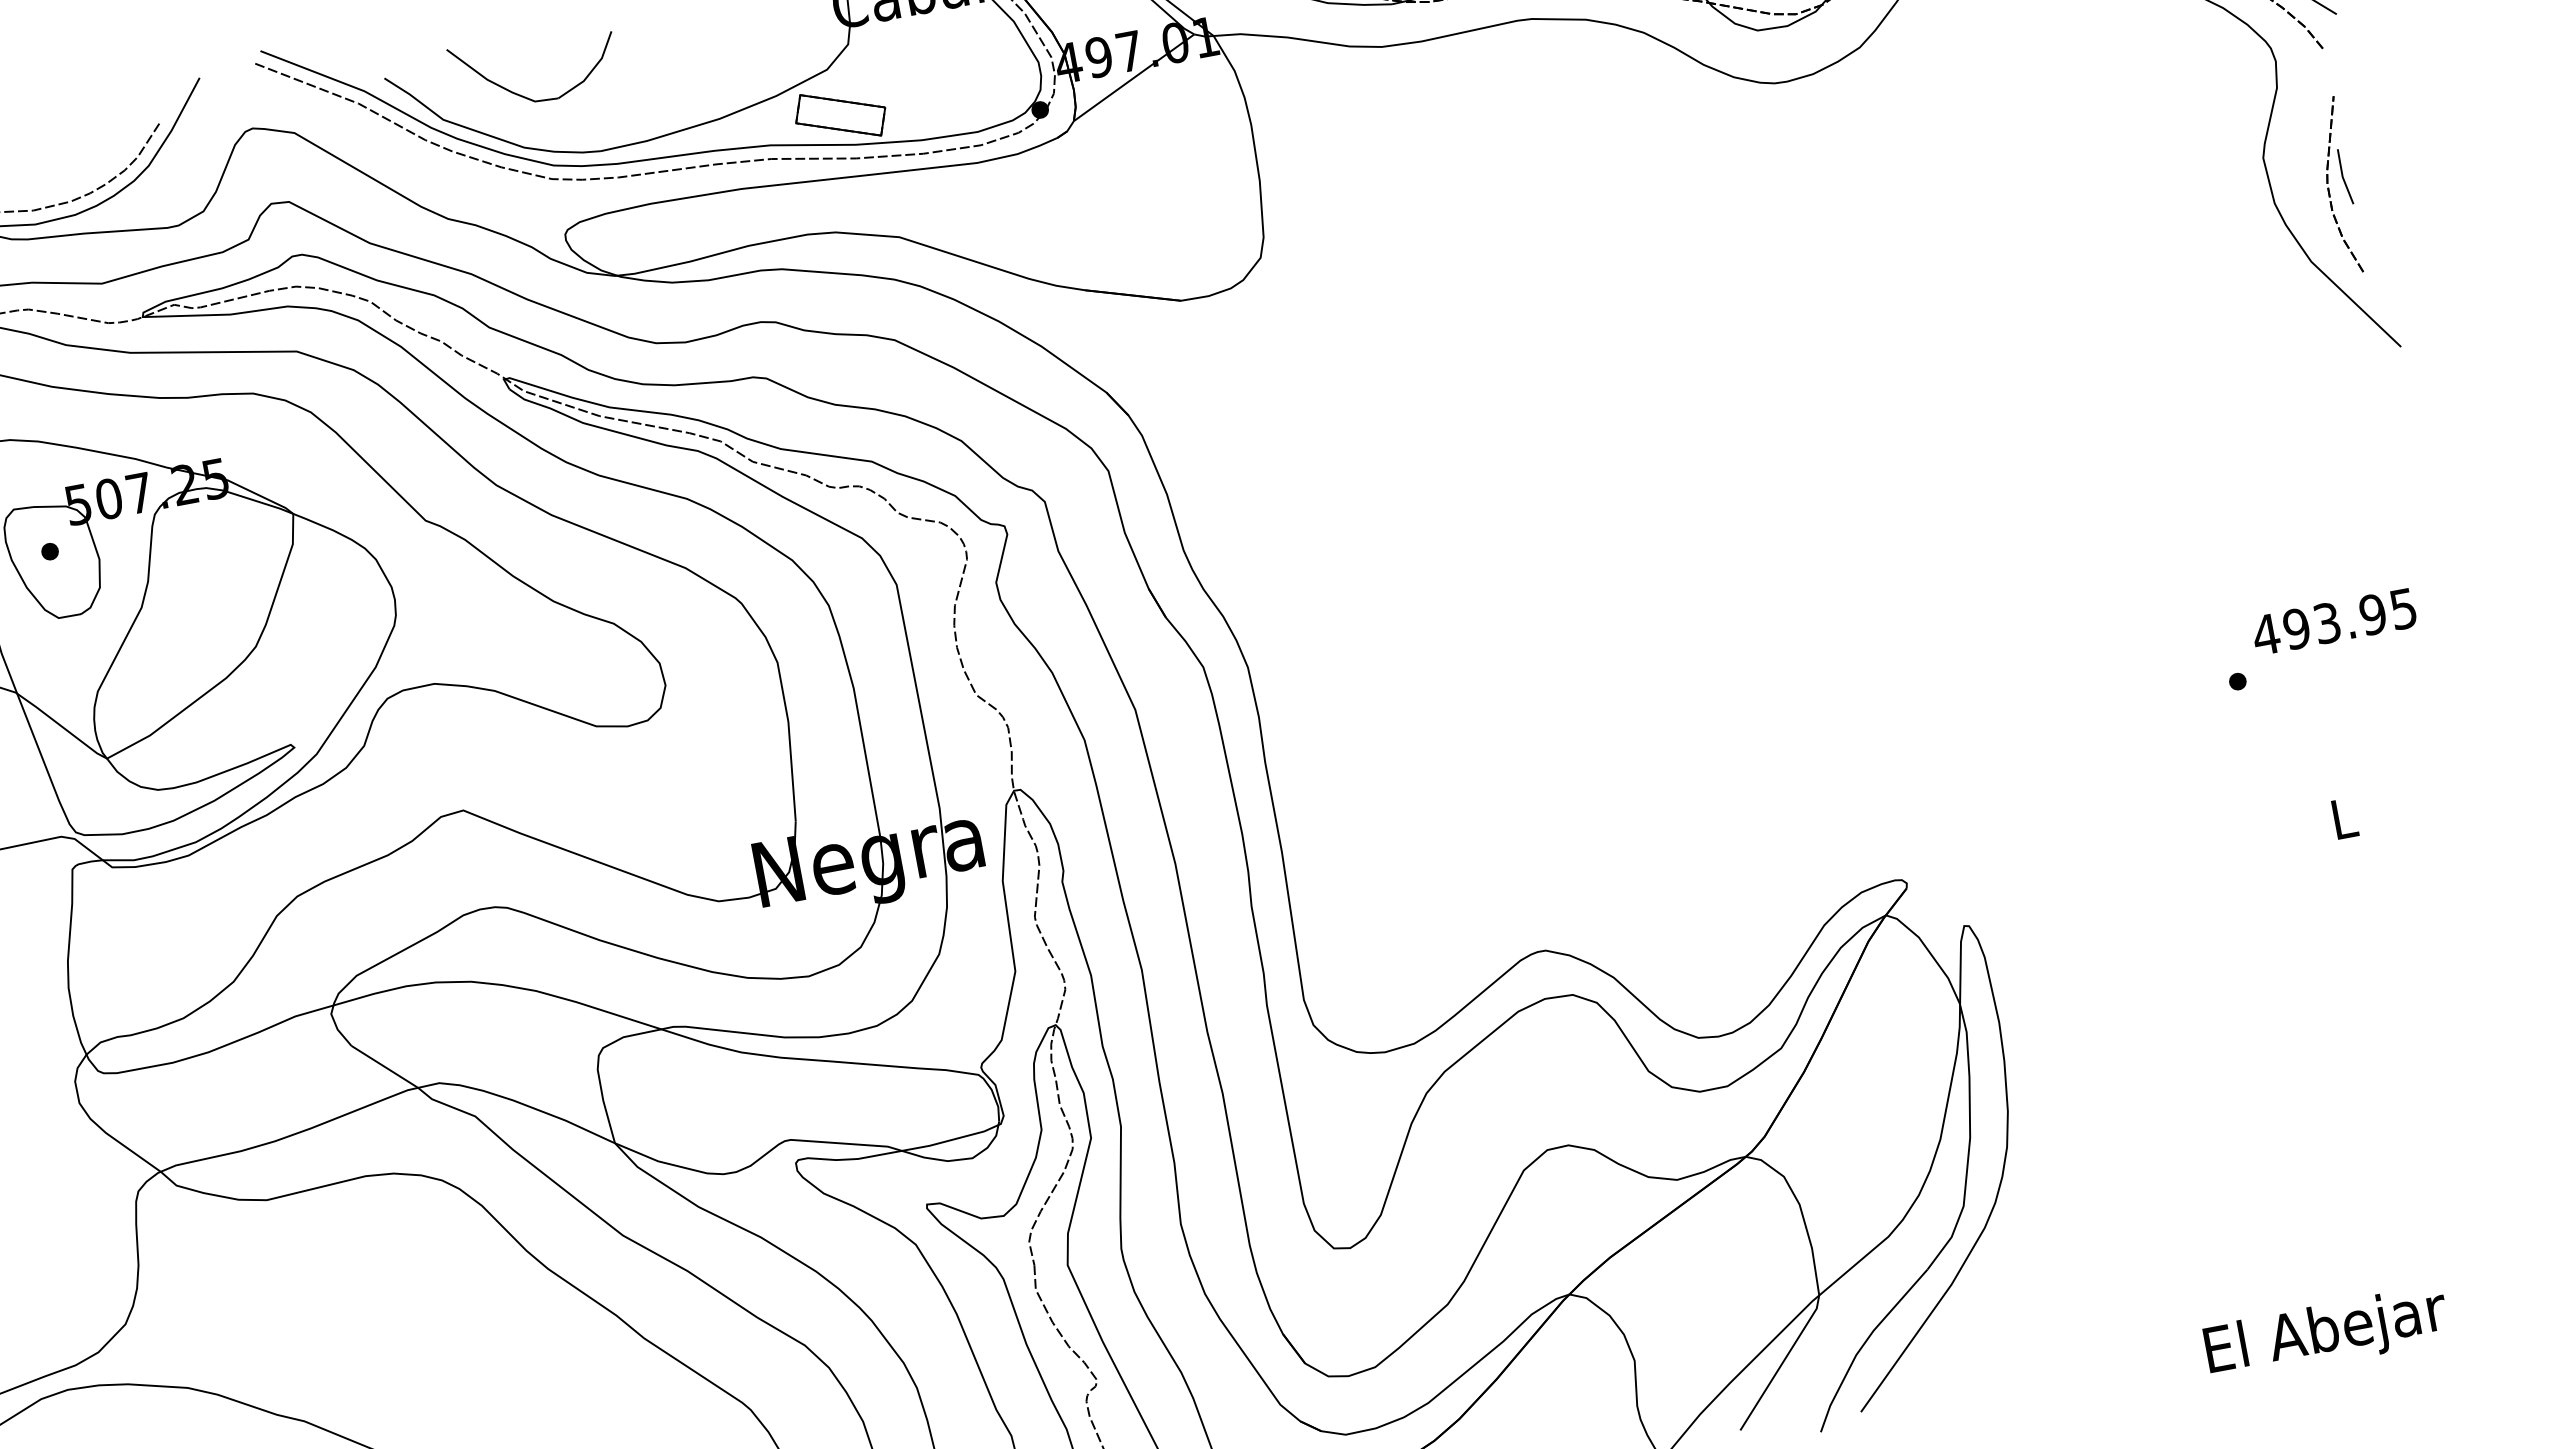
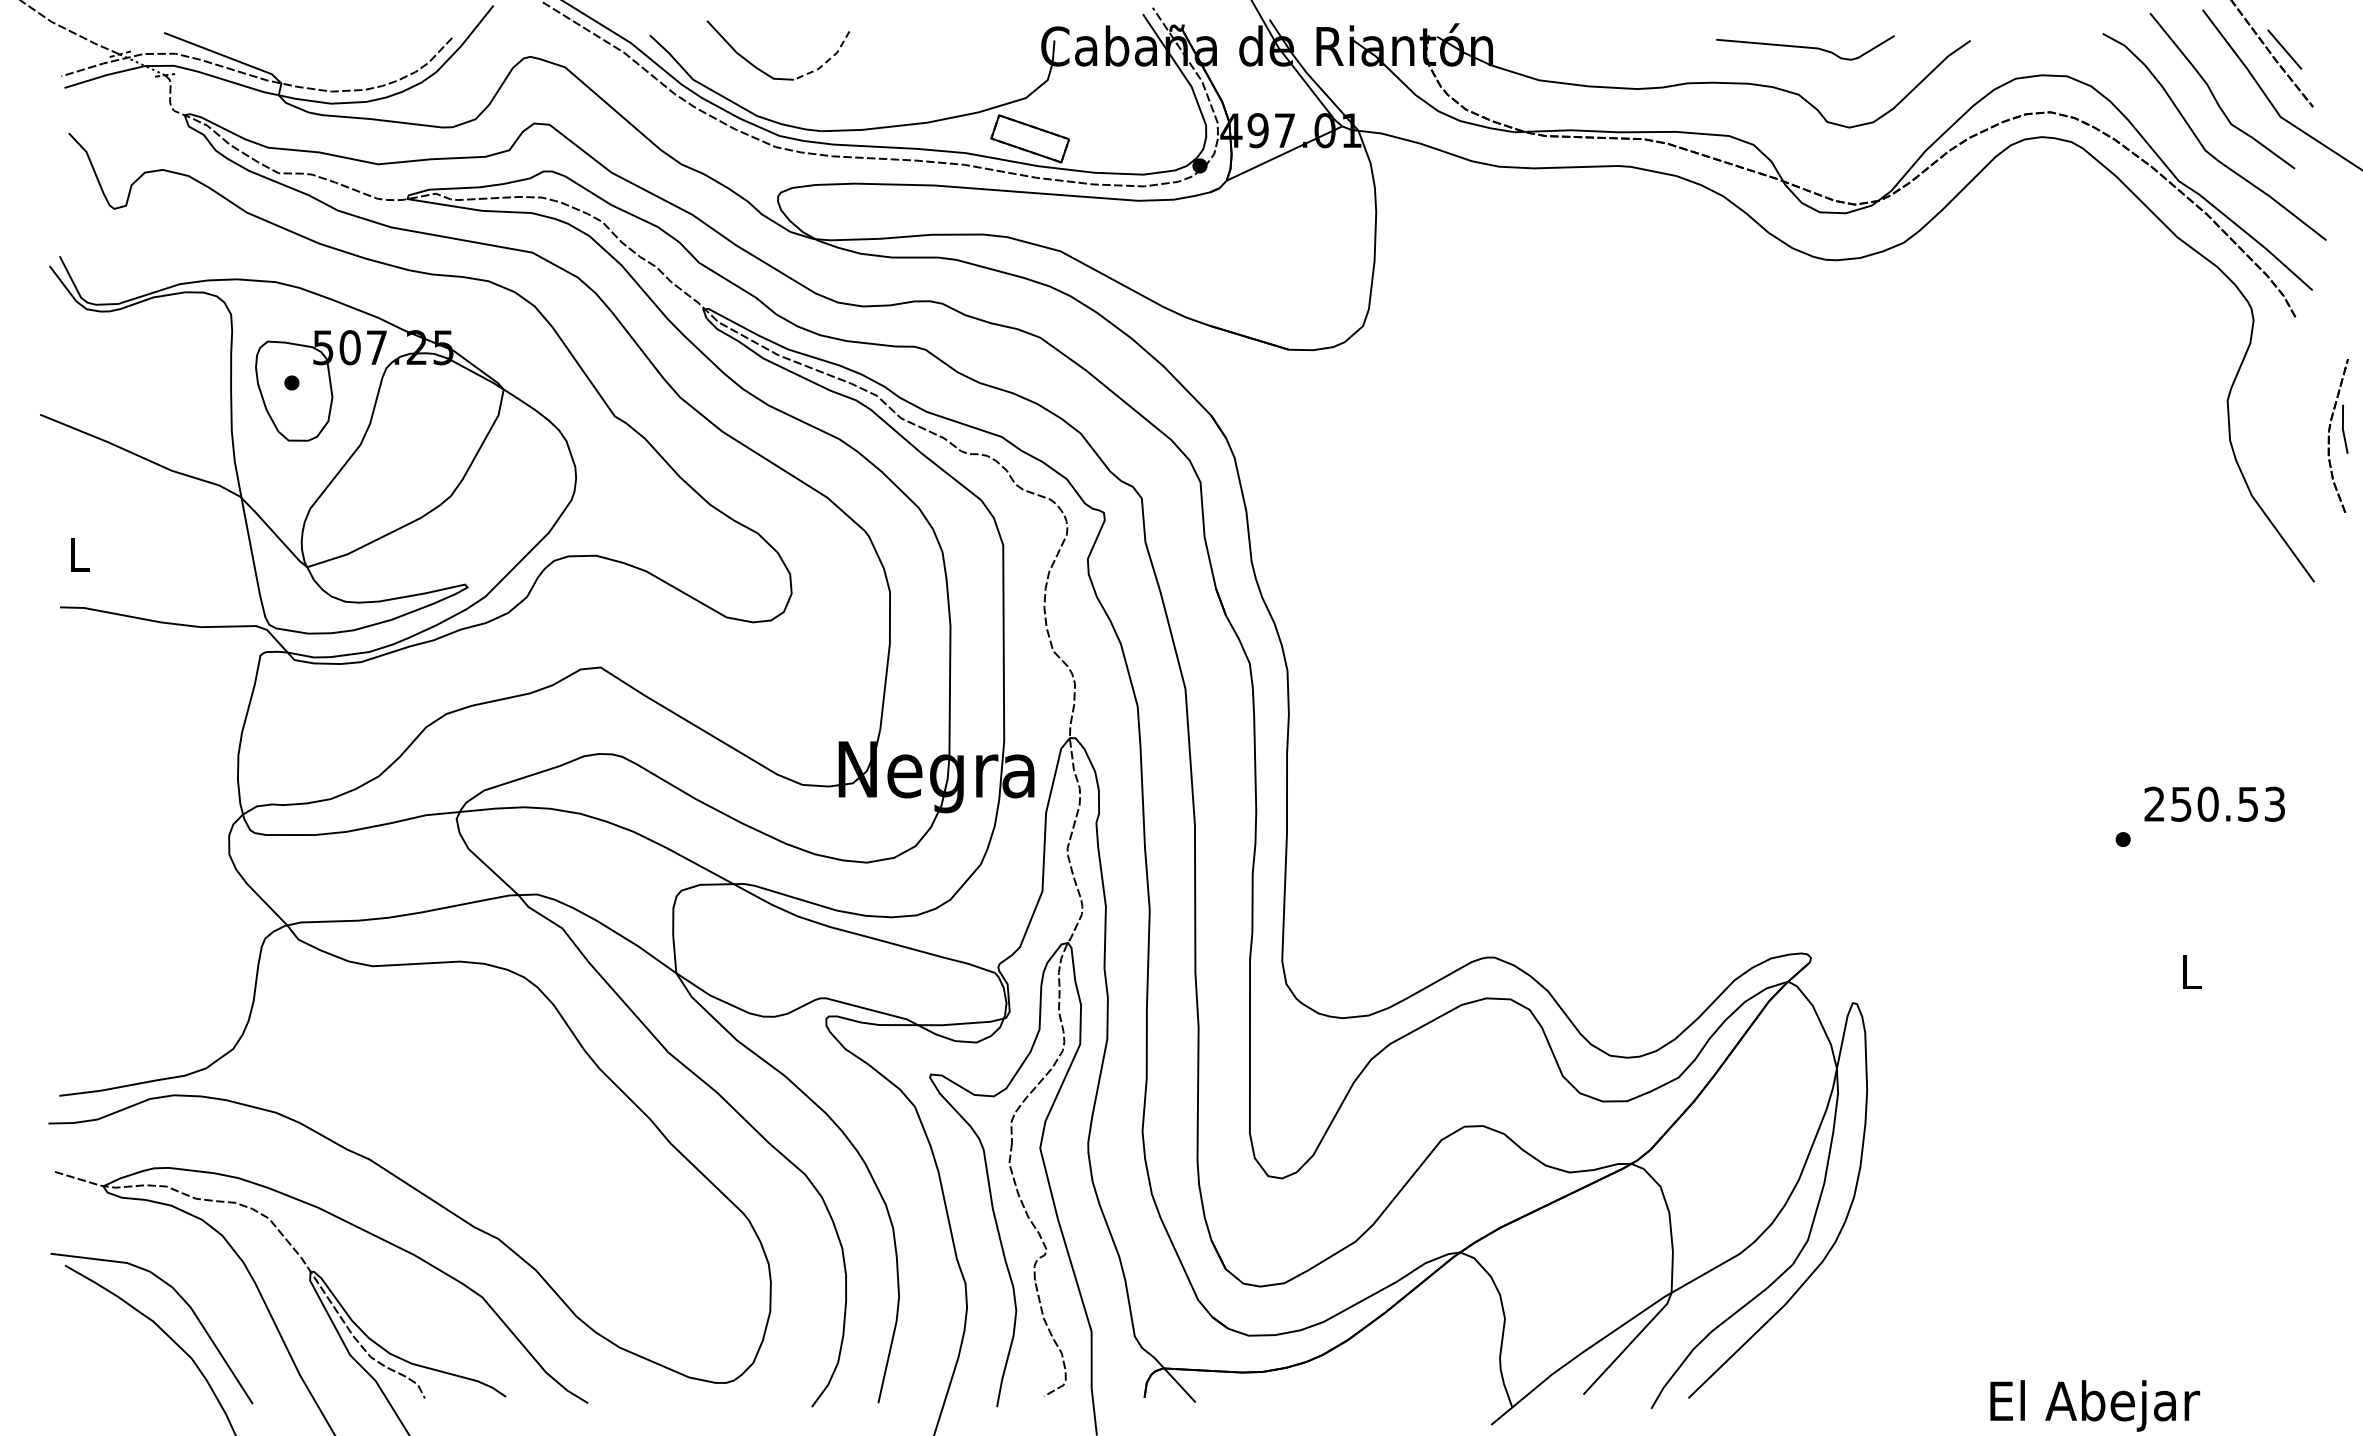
line: (591, 70) -> (826, 61), solid -> dashed
part: (2337, 185) -> (2337, 435), moved
text: (2333, 621) -> (2213, 803), 493.95 -> 250.53

